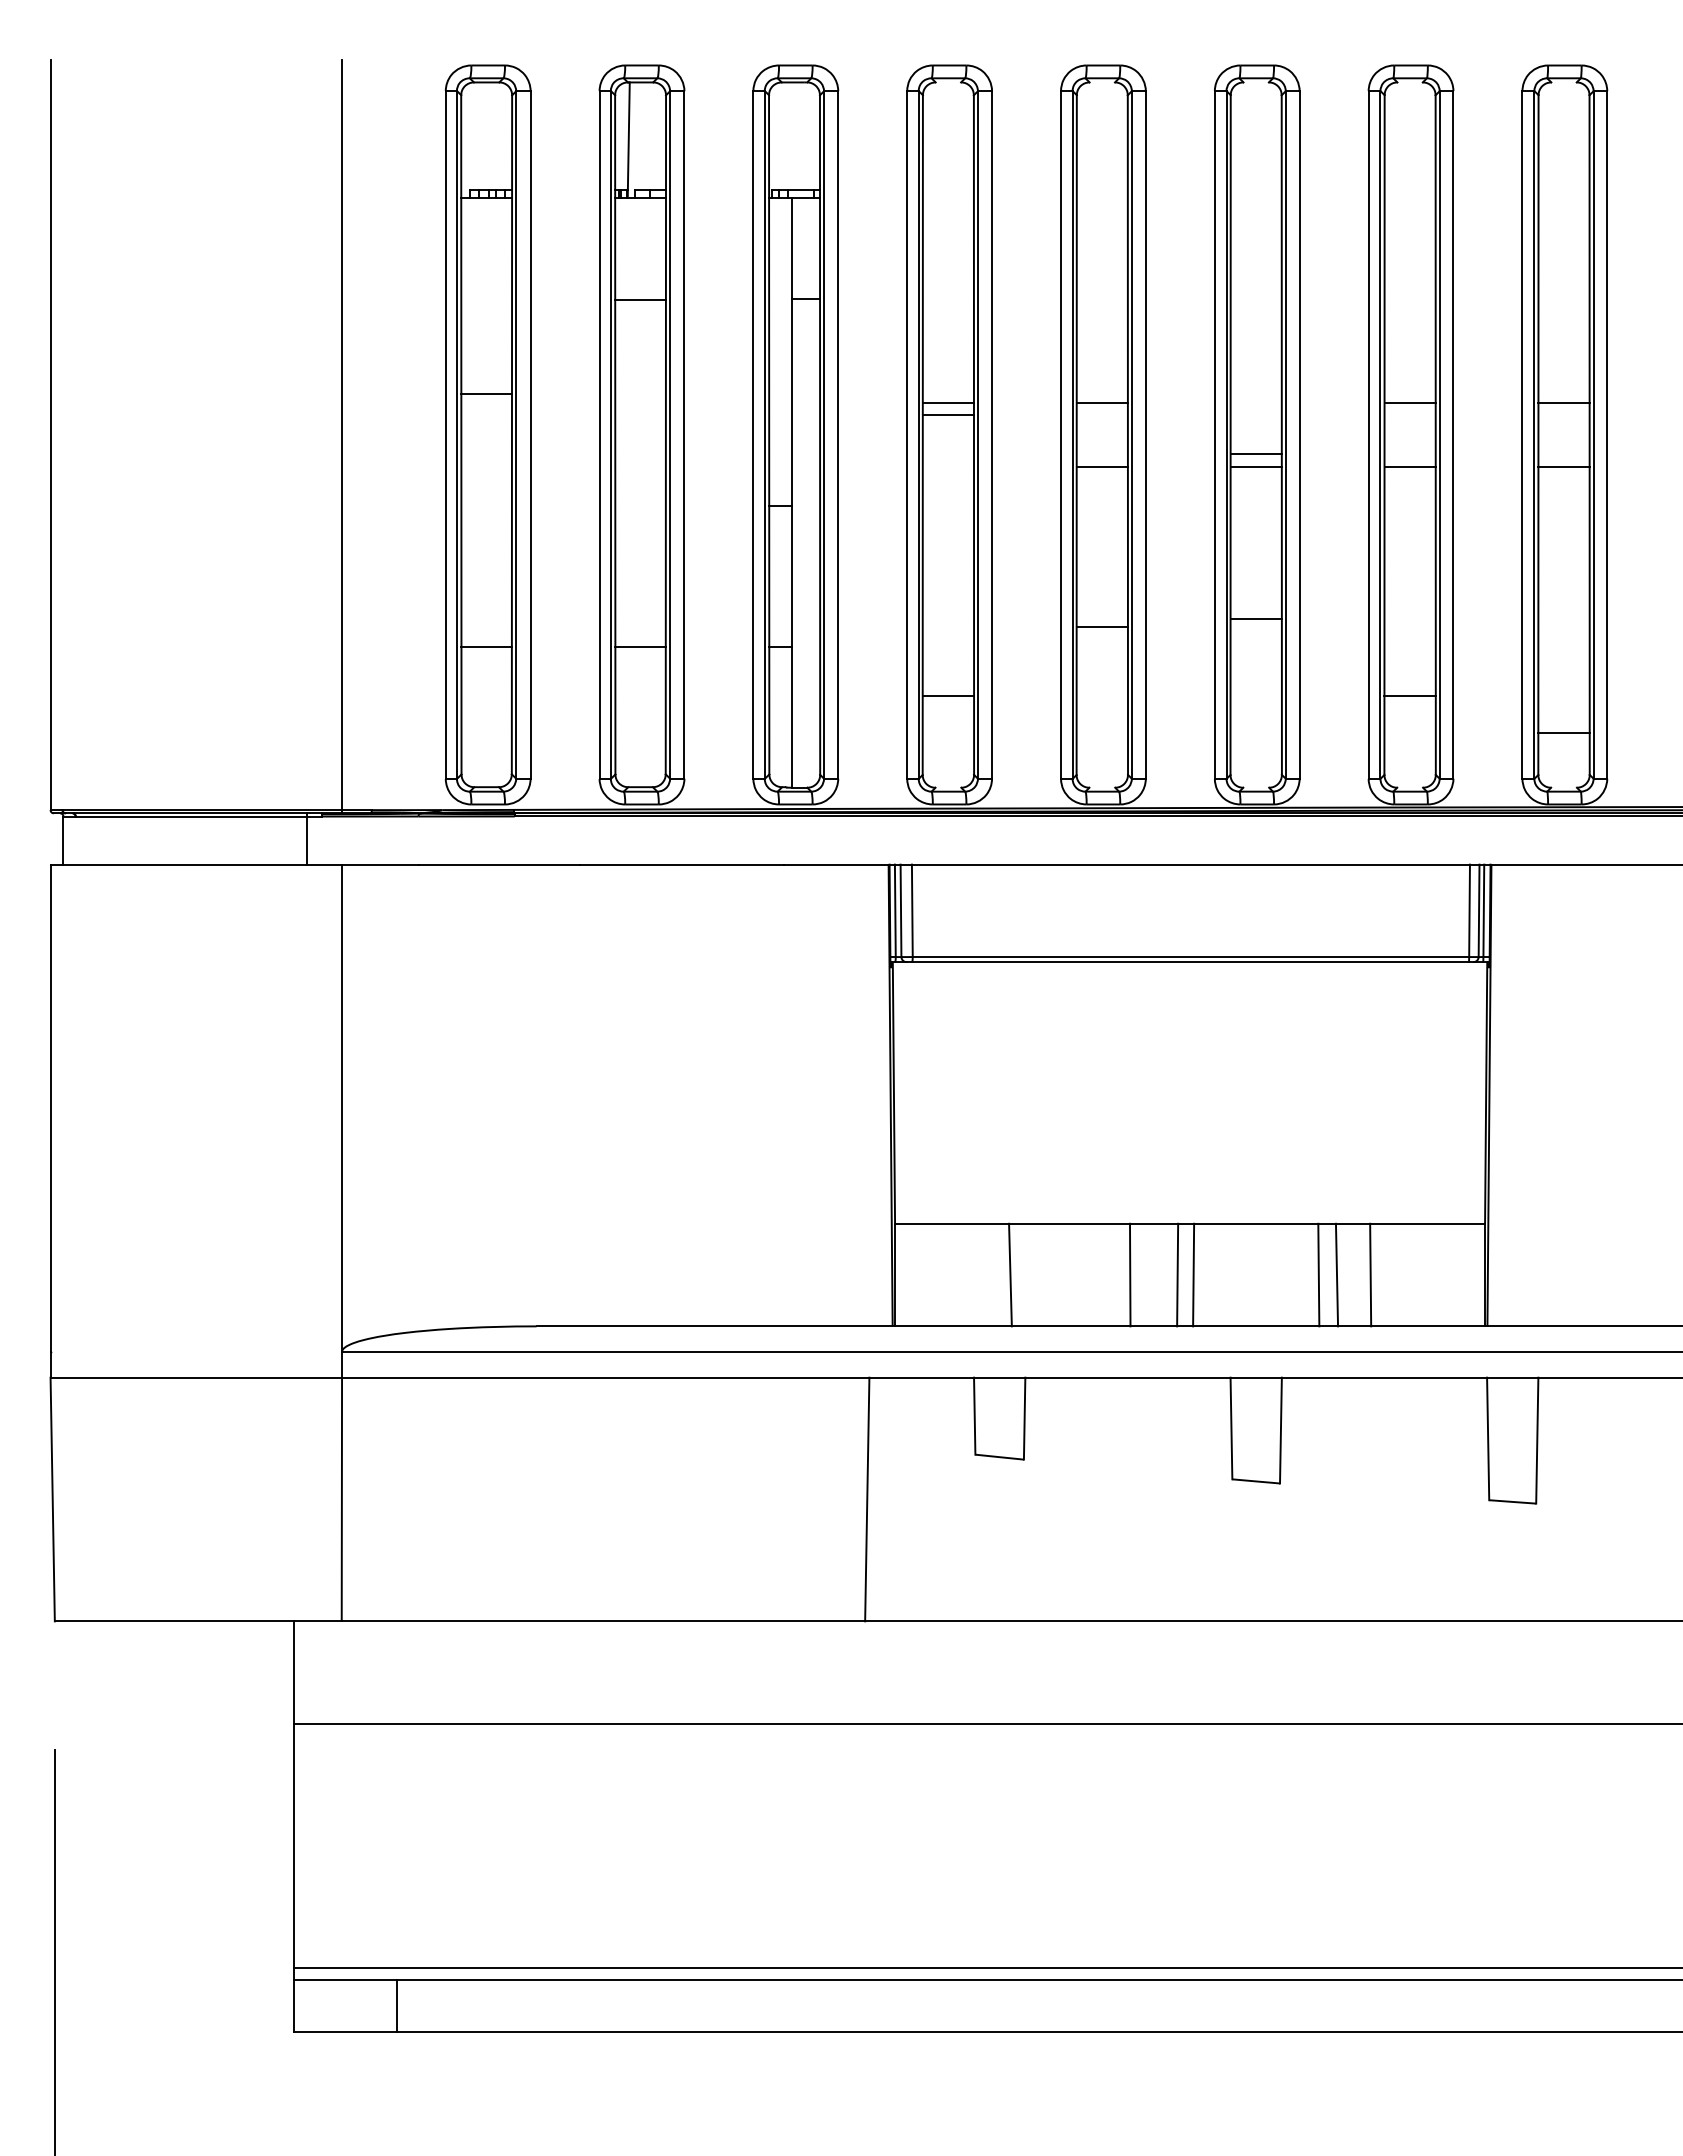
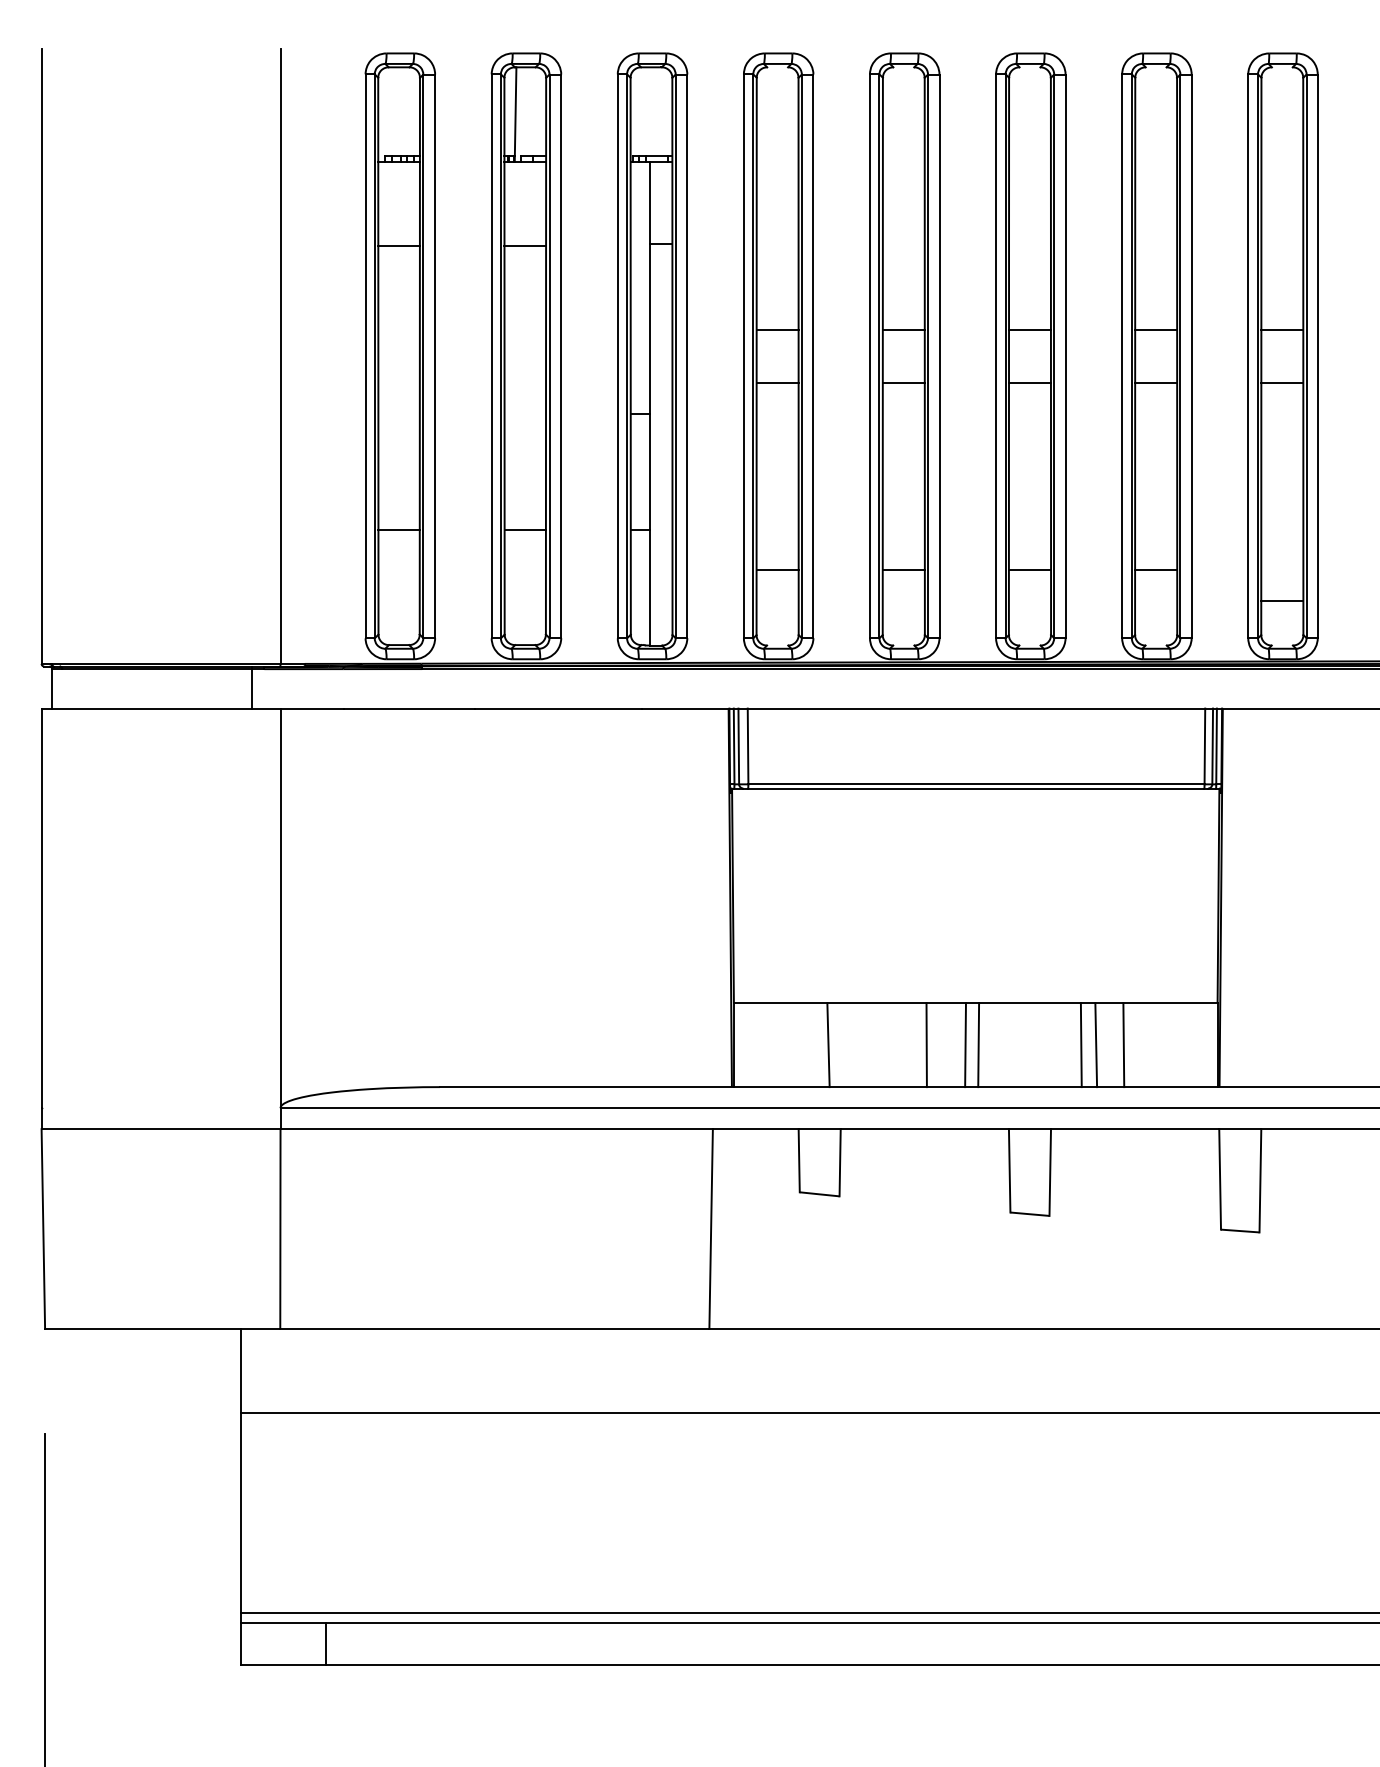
line: (486, 394) -> (398, 246), moved
line: (948, 415) -> (777, 383), moved
line: (1255, 453) -> (1029, 329), moved
line: (1255, 619) -> (1029, 570), moved
line: (1101, 627) -> (903, 570), moved

